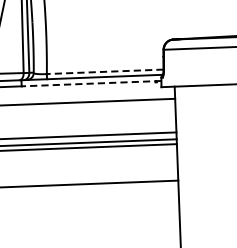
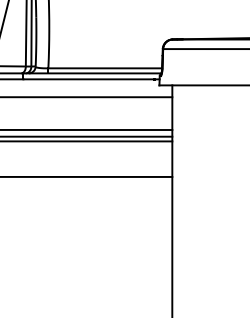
line: (105, 71) -> (105, 68), dashed -> solid
line: (91, 83) -> (91, 79), dashed -> solid

